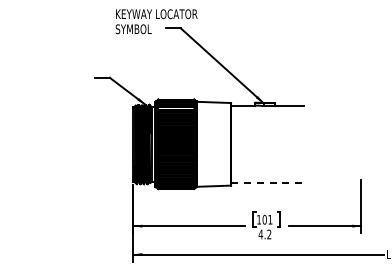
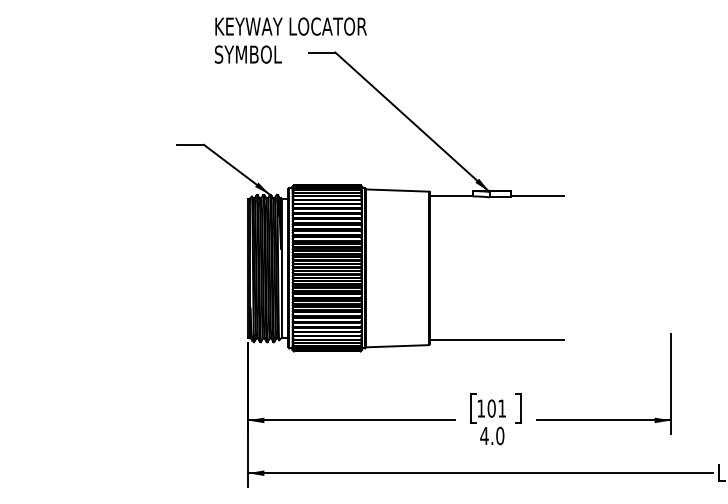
line: (268, 183) -> (498, 341), dashed -> solid
text: (269, 234) -> (500, 435), 4.2 -> 4.0

